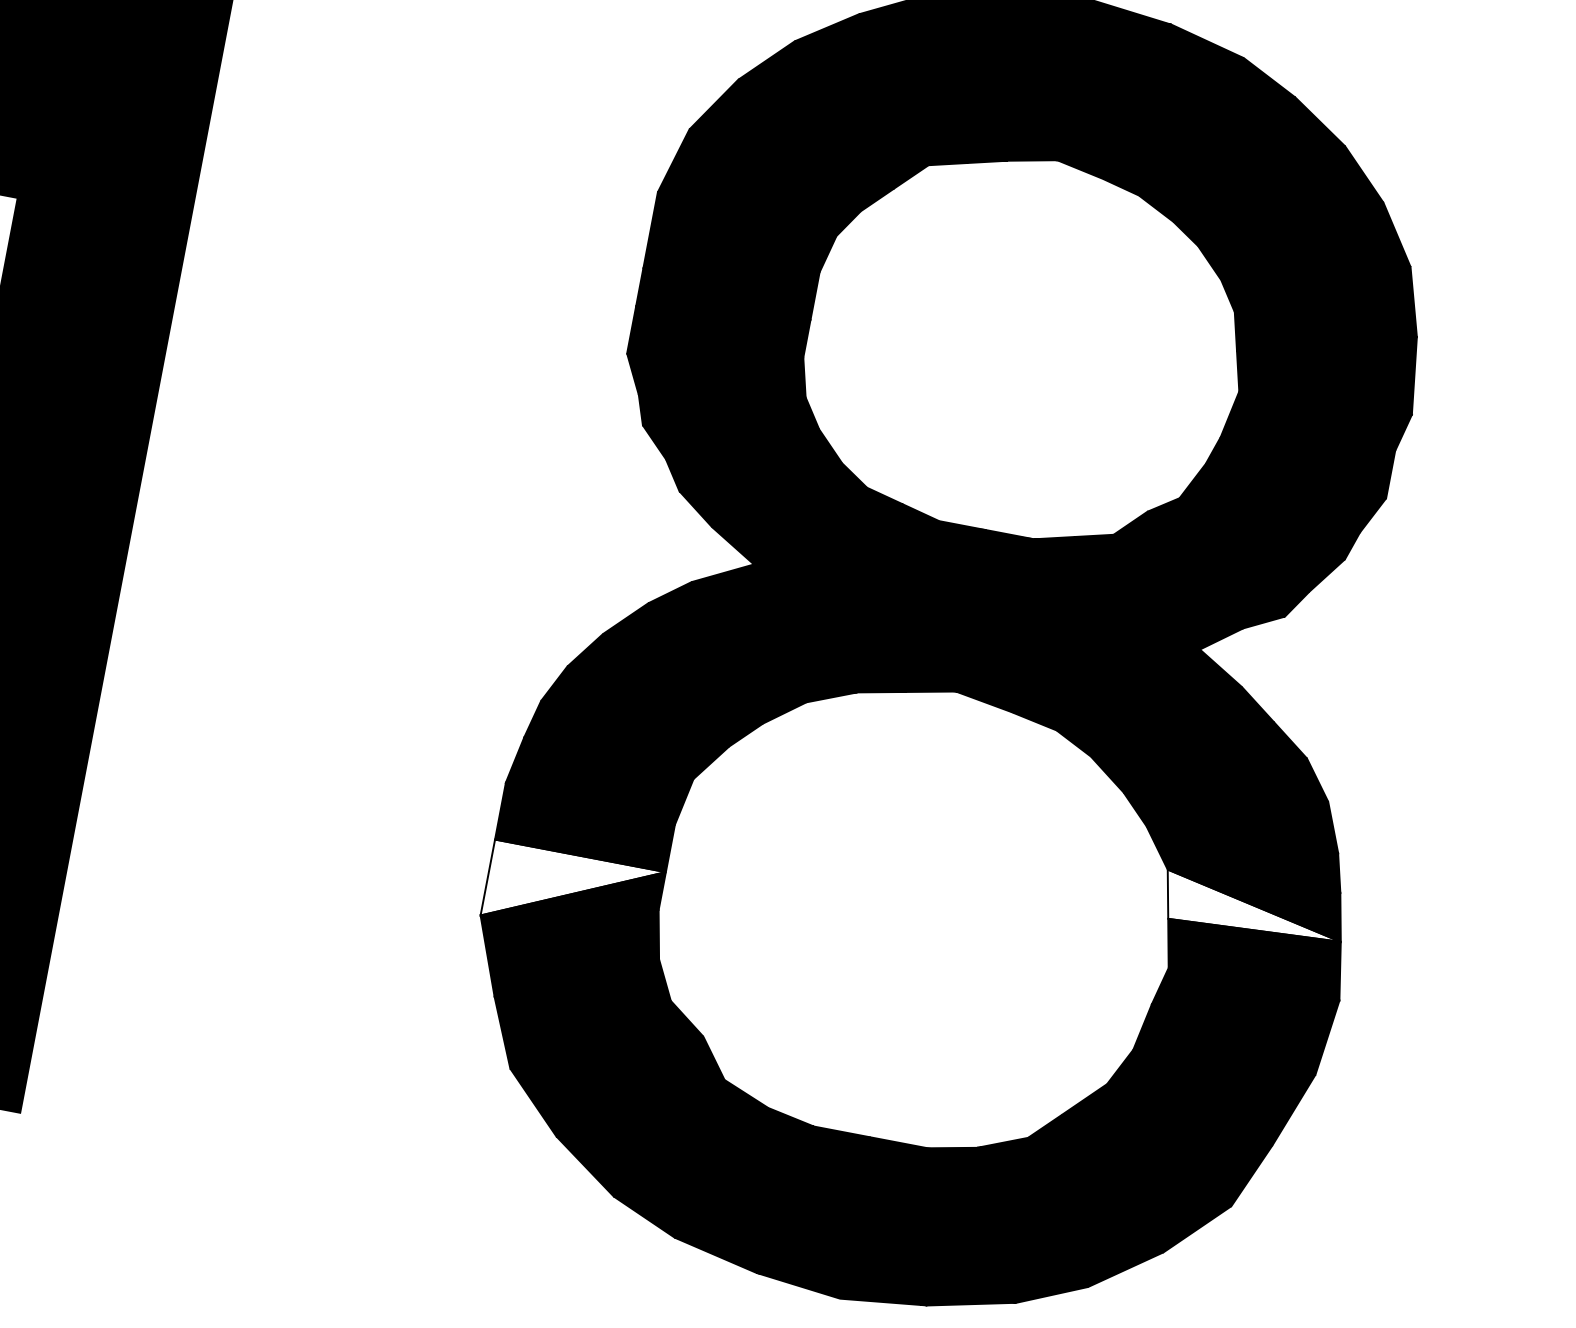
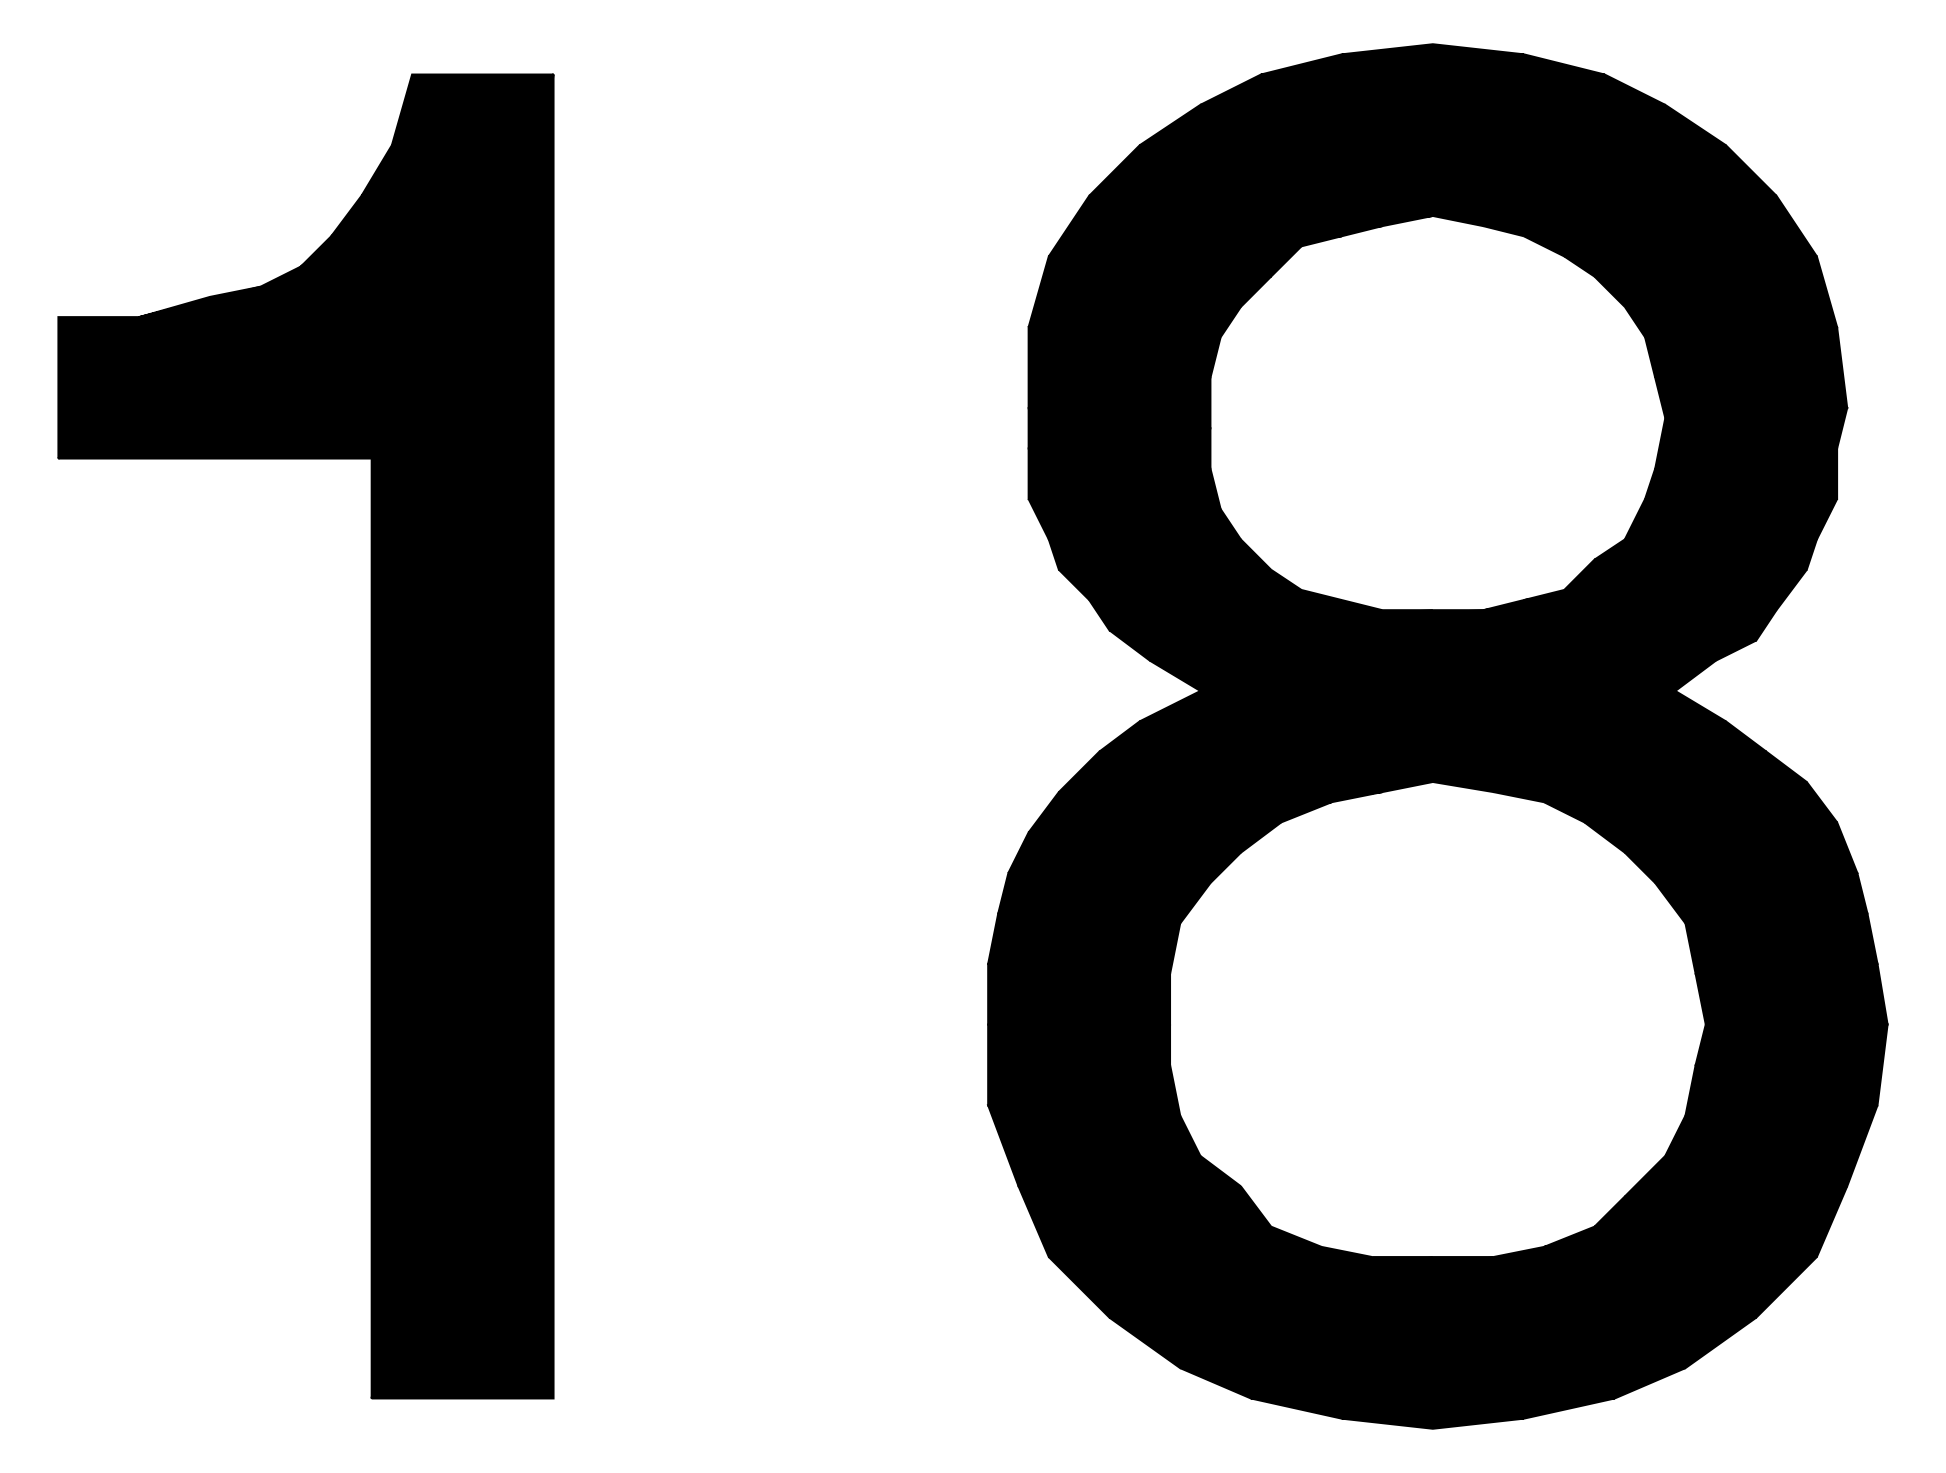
fill: (573, 893) -> (1079, 1064), added
fill: (1253, 910) -> (1781, 948), added

